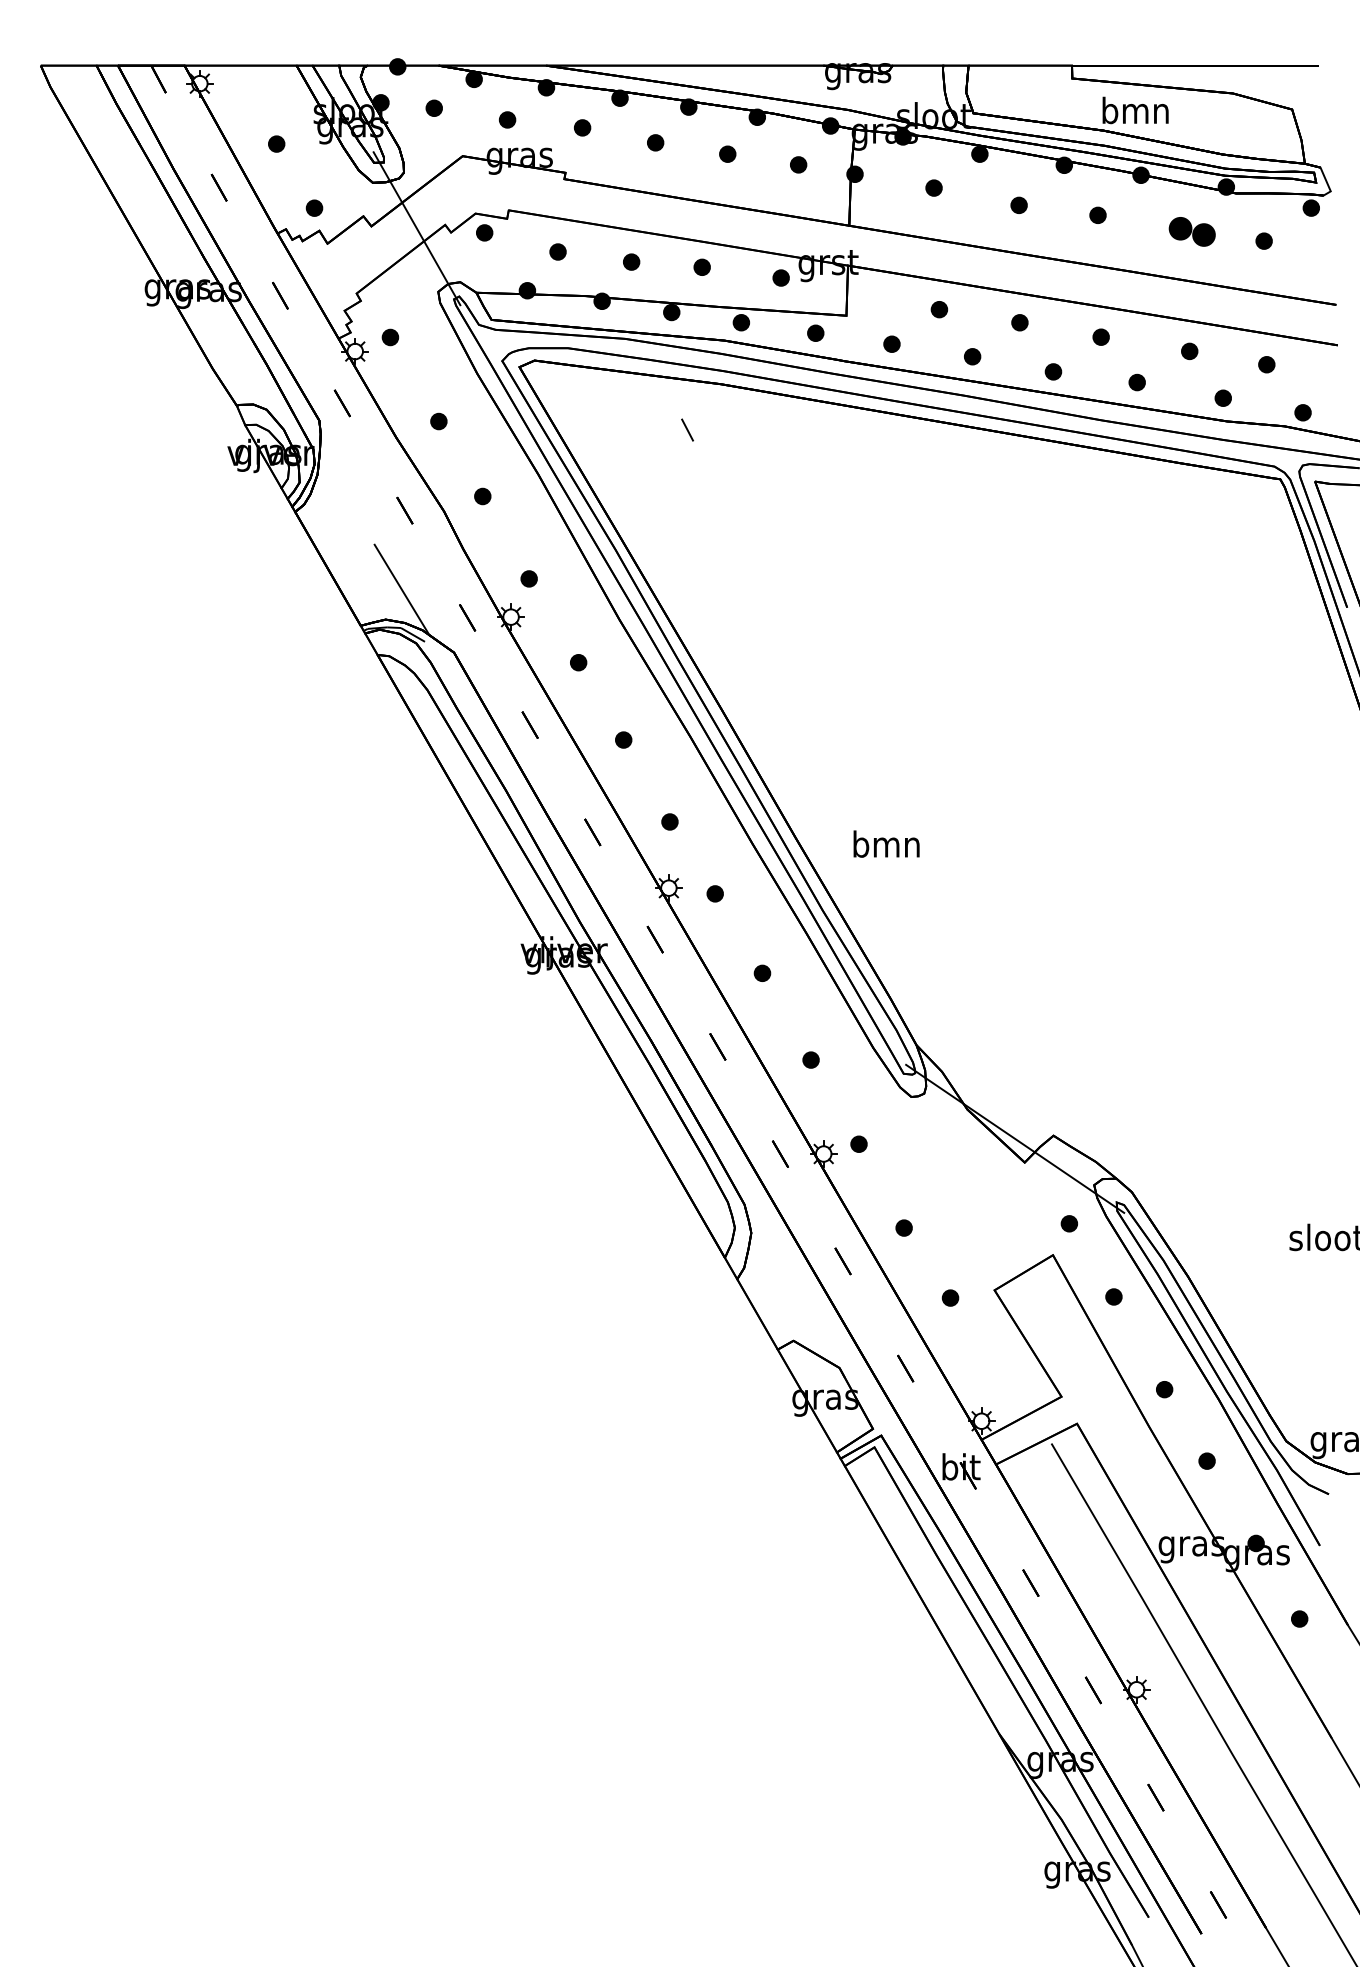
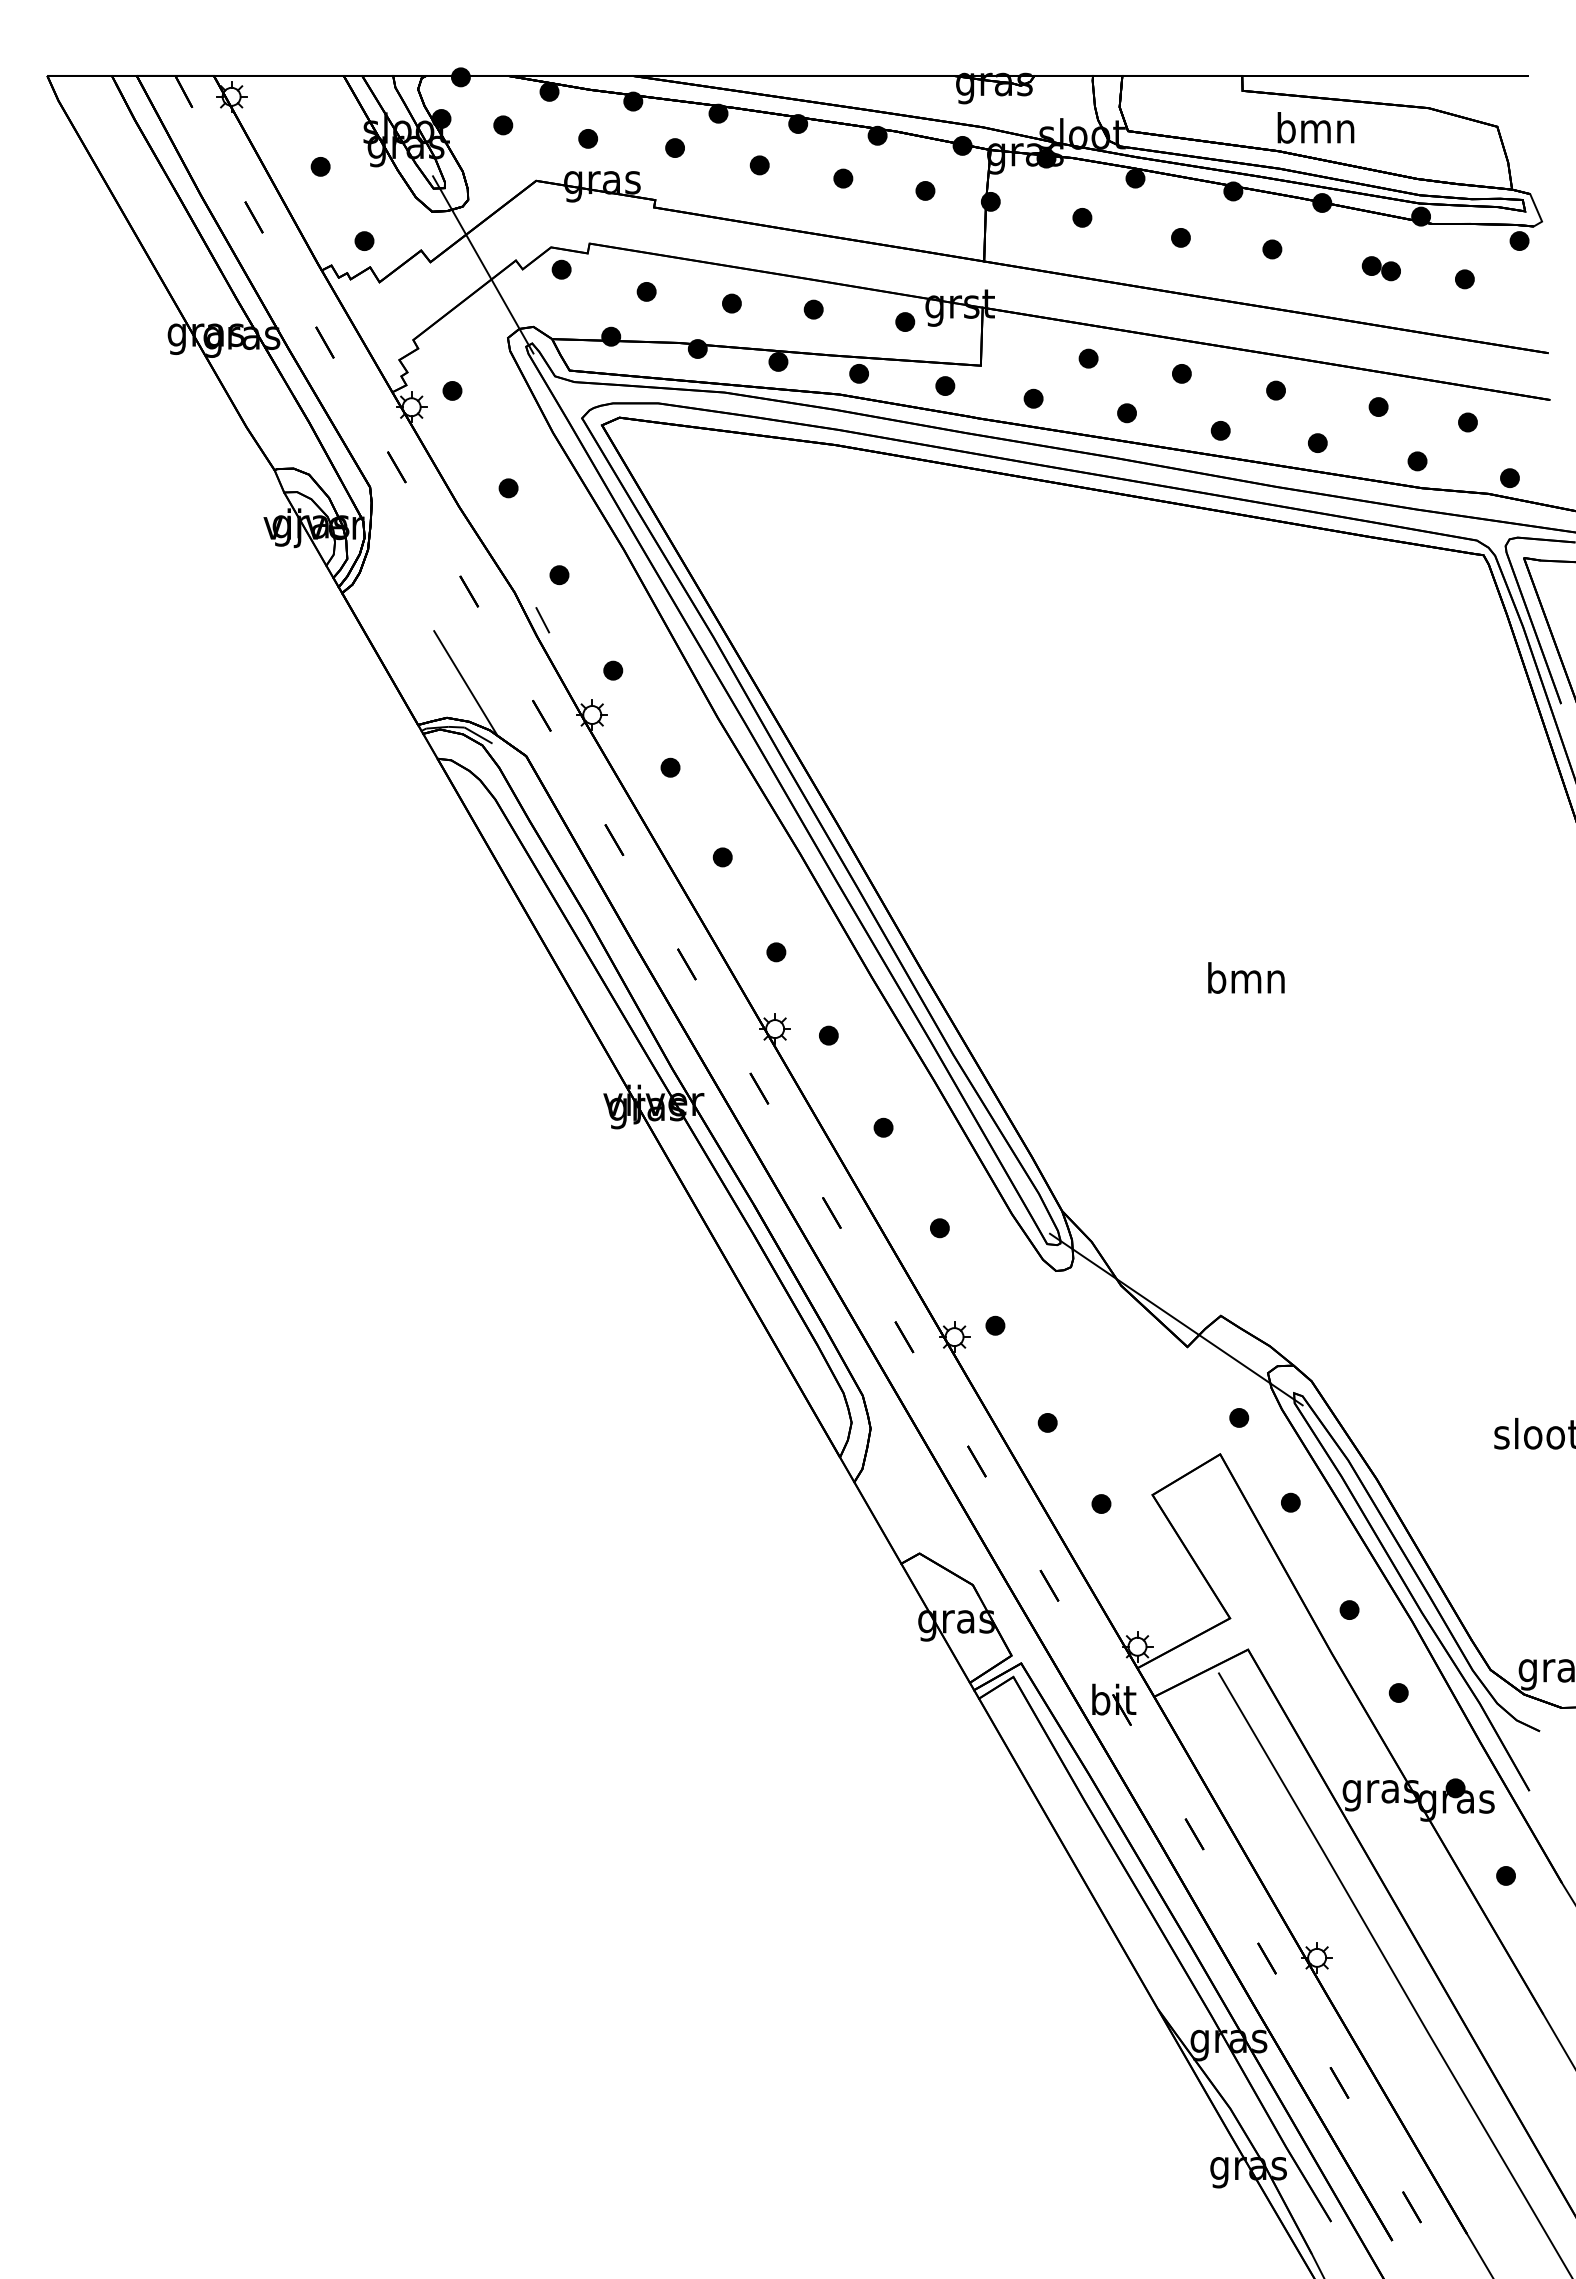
part: (1191, 231) -> (1380, 268), size x0.71
line: (687, 430) -> (542, 620), moved
text: (886, 843) -> (1246, 977), moved

